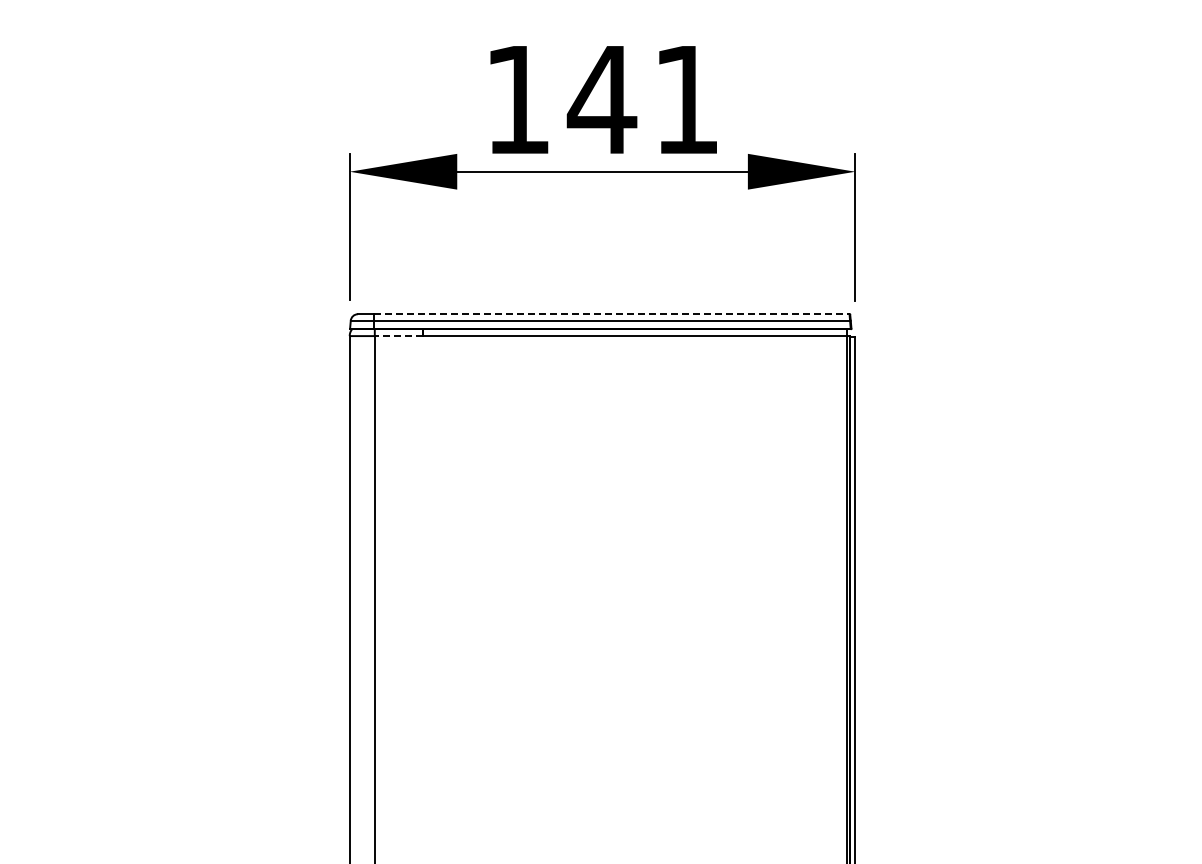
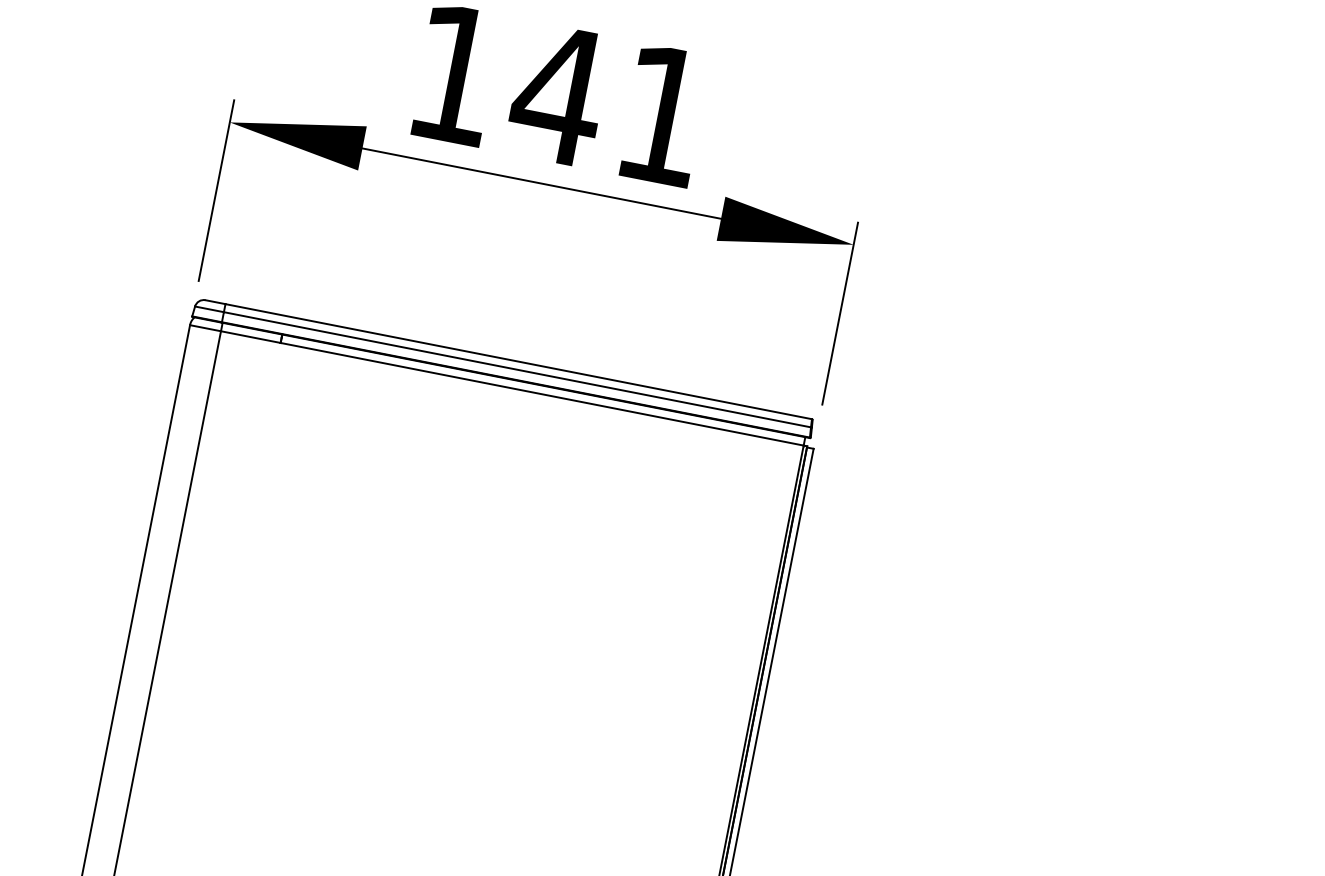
line: (611, 314) -> (518, 361), dashed -> solid
line: (398, 336) -> (250, 337), dashed -> solid

